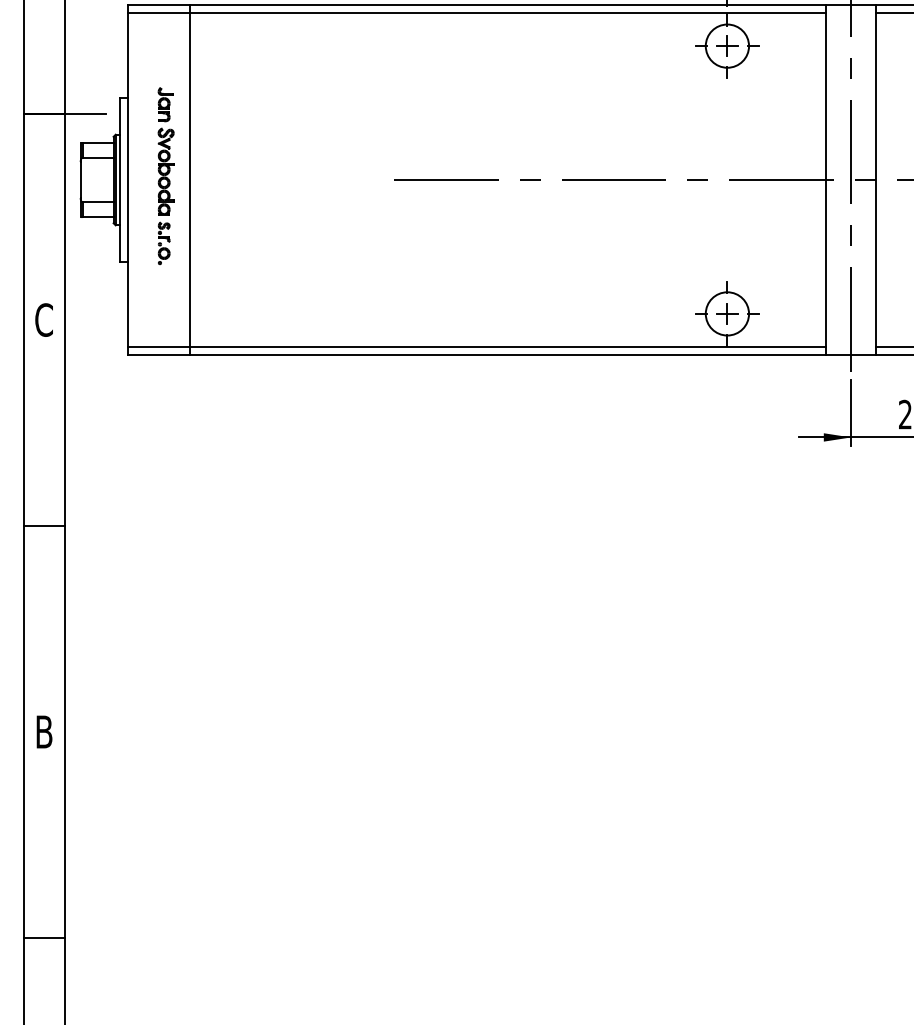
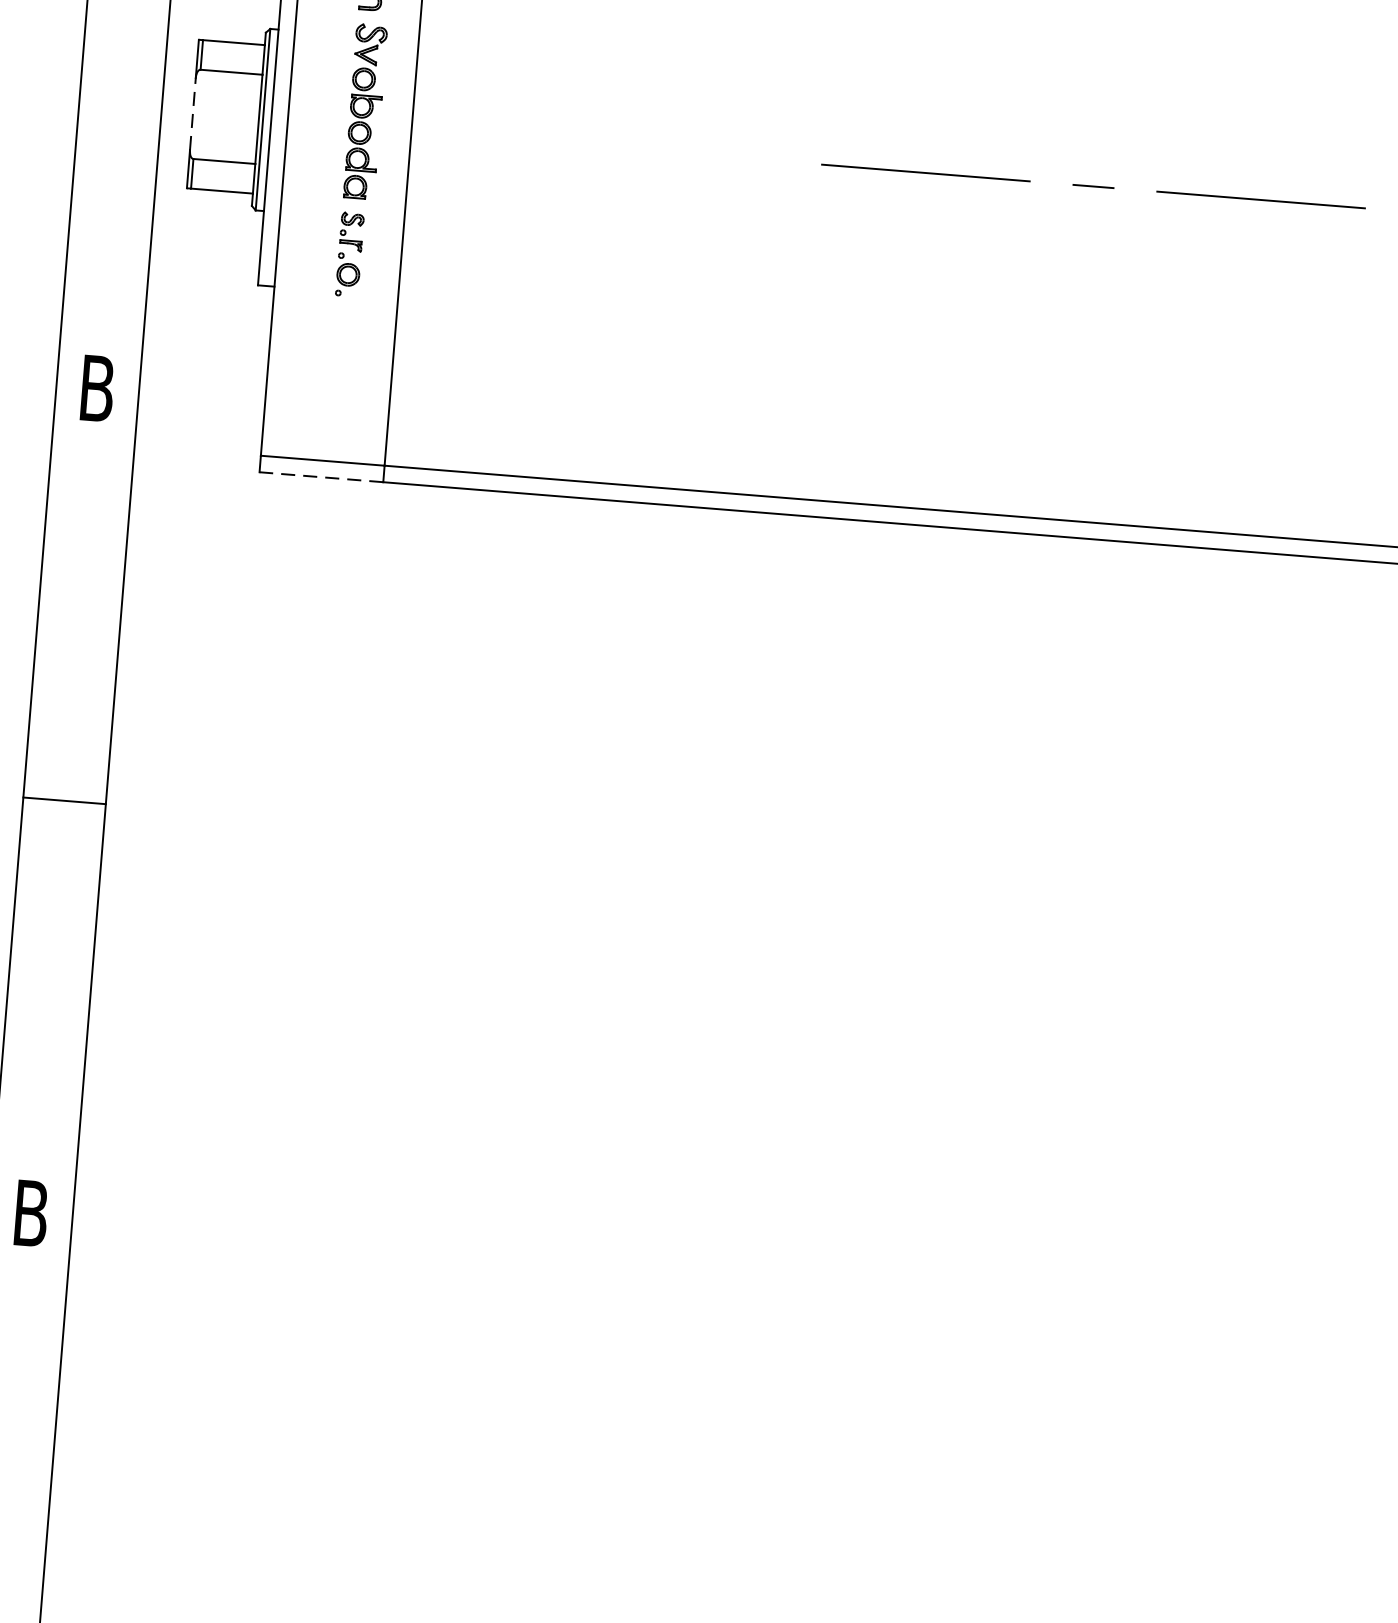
line: (80, 180) -> (192, 114), solid -> dashed
text: (43, 319) -> (95, 387), C -> B
line: (158, 355) -> (320, 477), solid -> dashed

